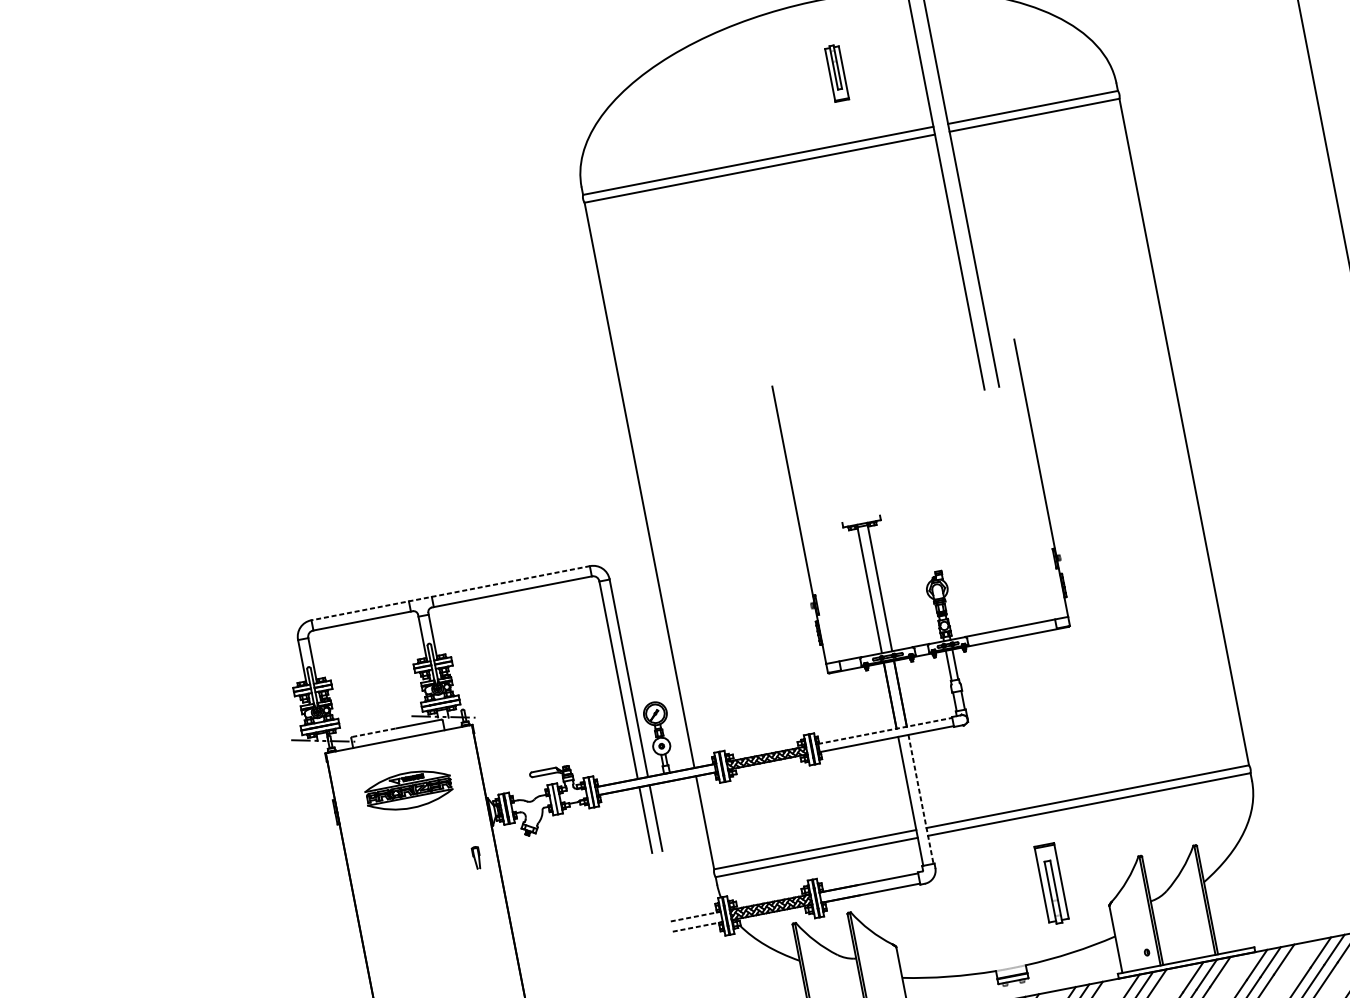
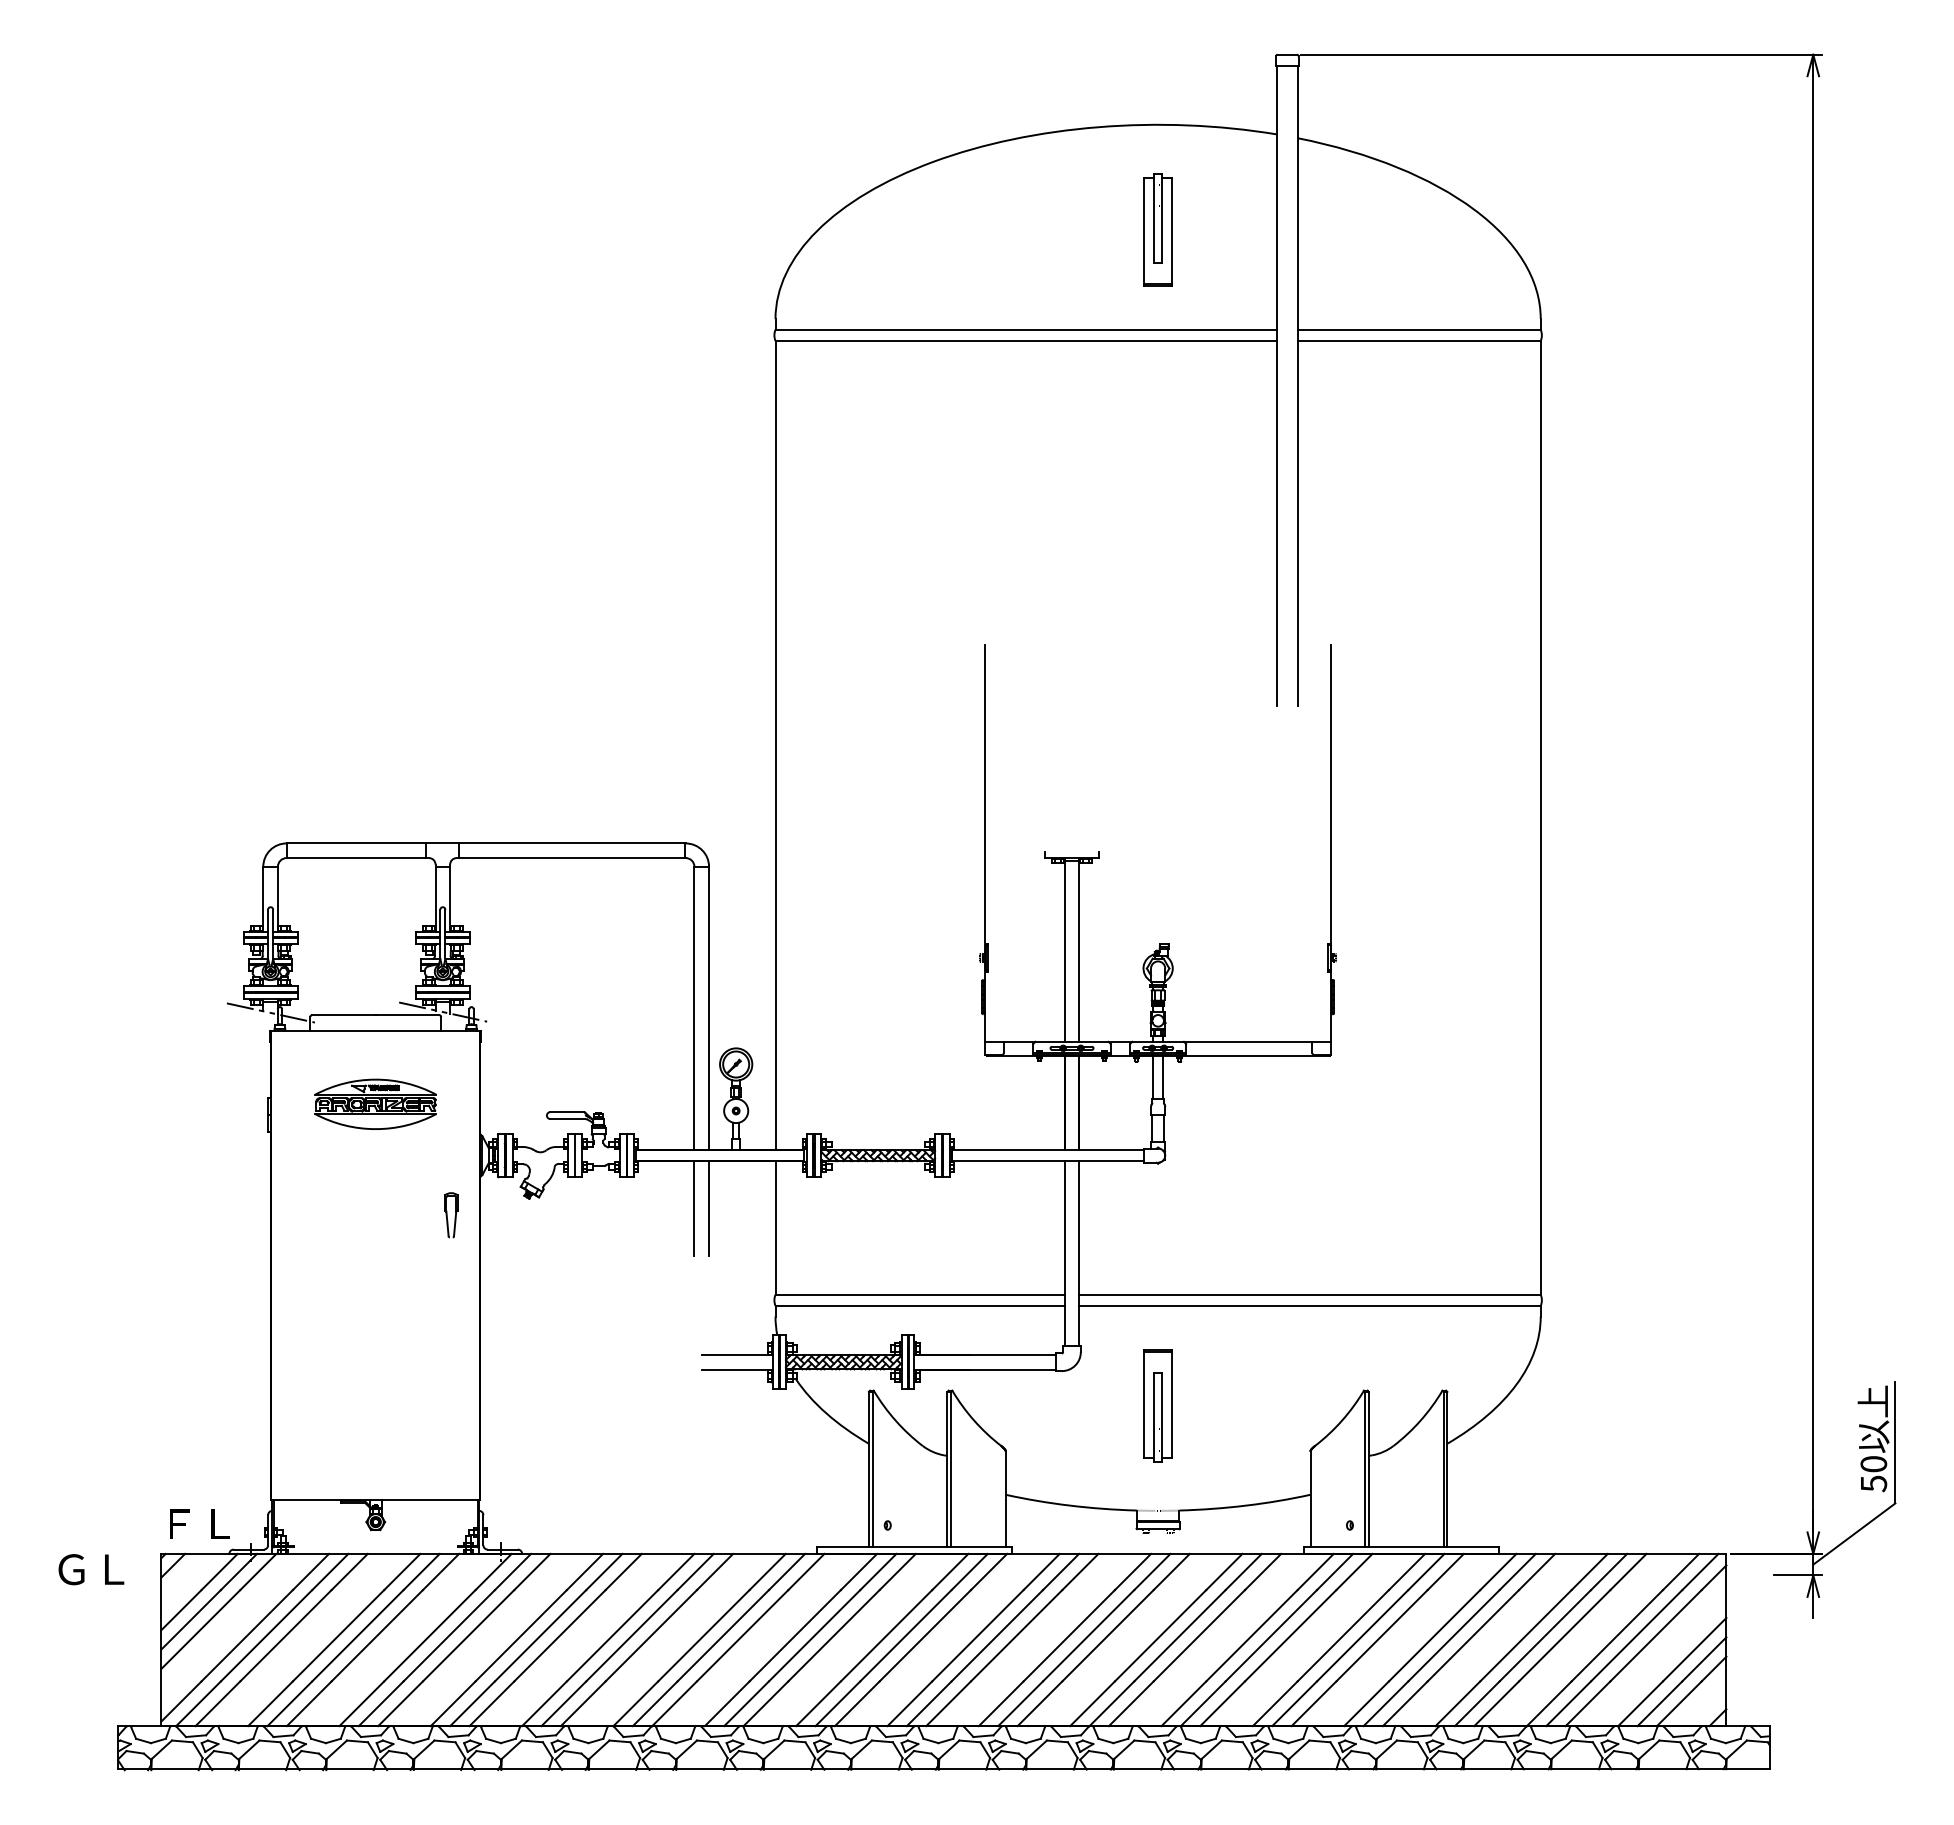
part: (836, 72) -> (1157, 229), size x1.43
line: (450, 593) -> (486, 843), dashed -> solid
line: (885, 730) -> (1048, 1149), dashed -> solid
line: (374, 732) -> (343, 1015), dashed -> solid
line: (921, 799) -> (1079, 1254), dashed -> solid
part: (476, 857) -> (451, 1215), size x1.43
part: (1051, 884) -> (1157, 1405), moved
line: (695, 916) -> (737, 1354), dashed -> solid
line: (697, 926) -> (737, 1369), dashed -> solid

